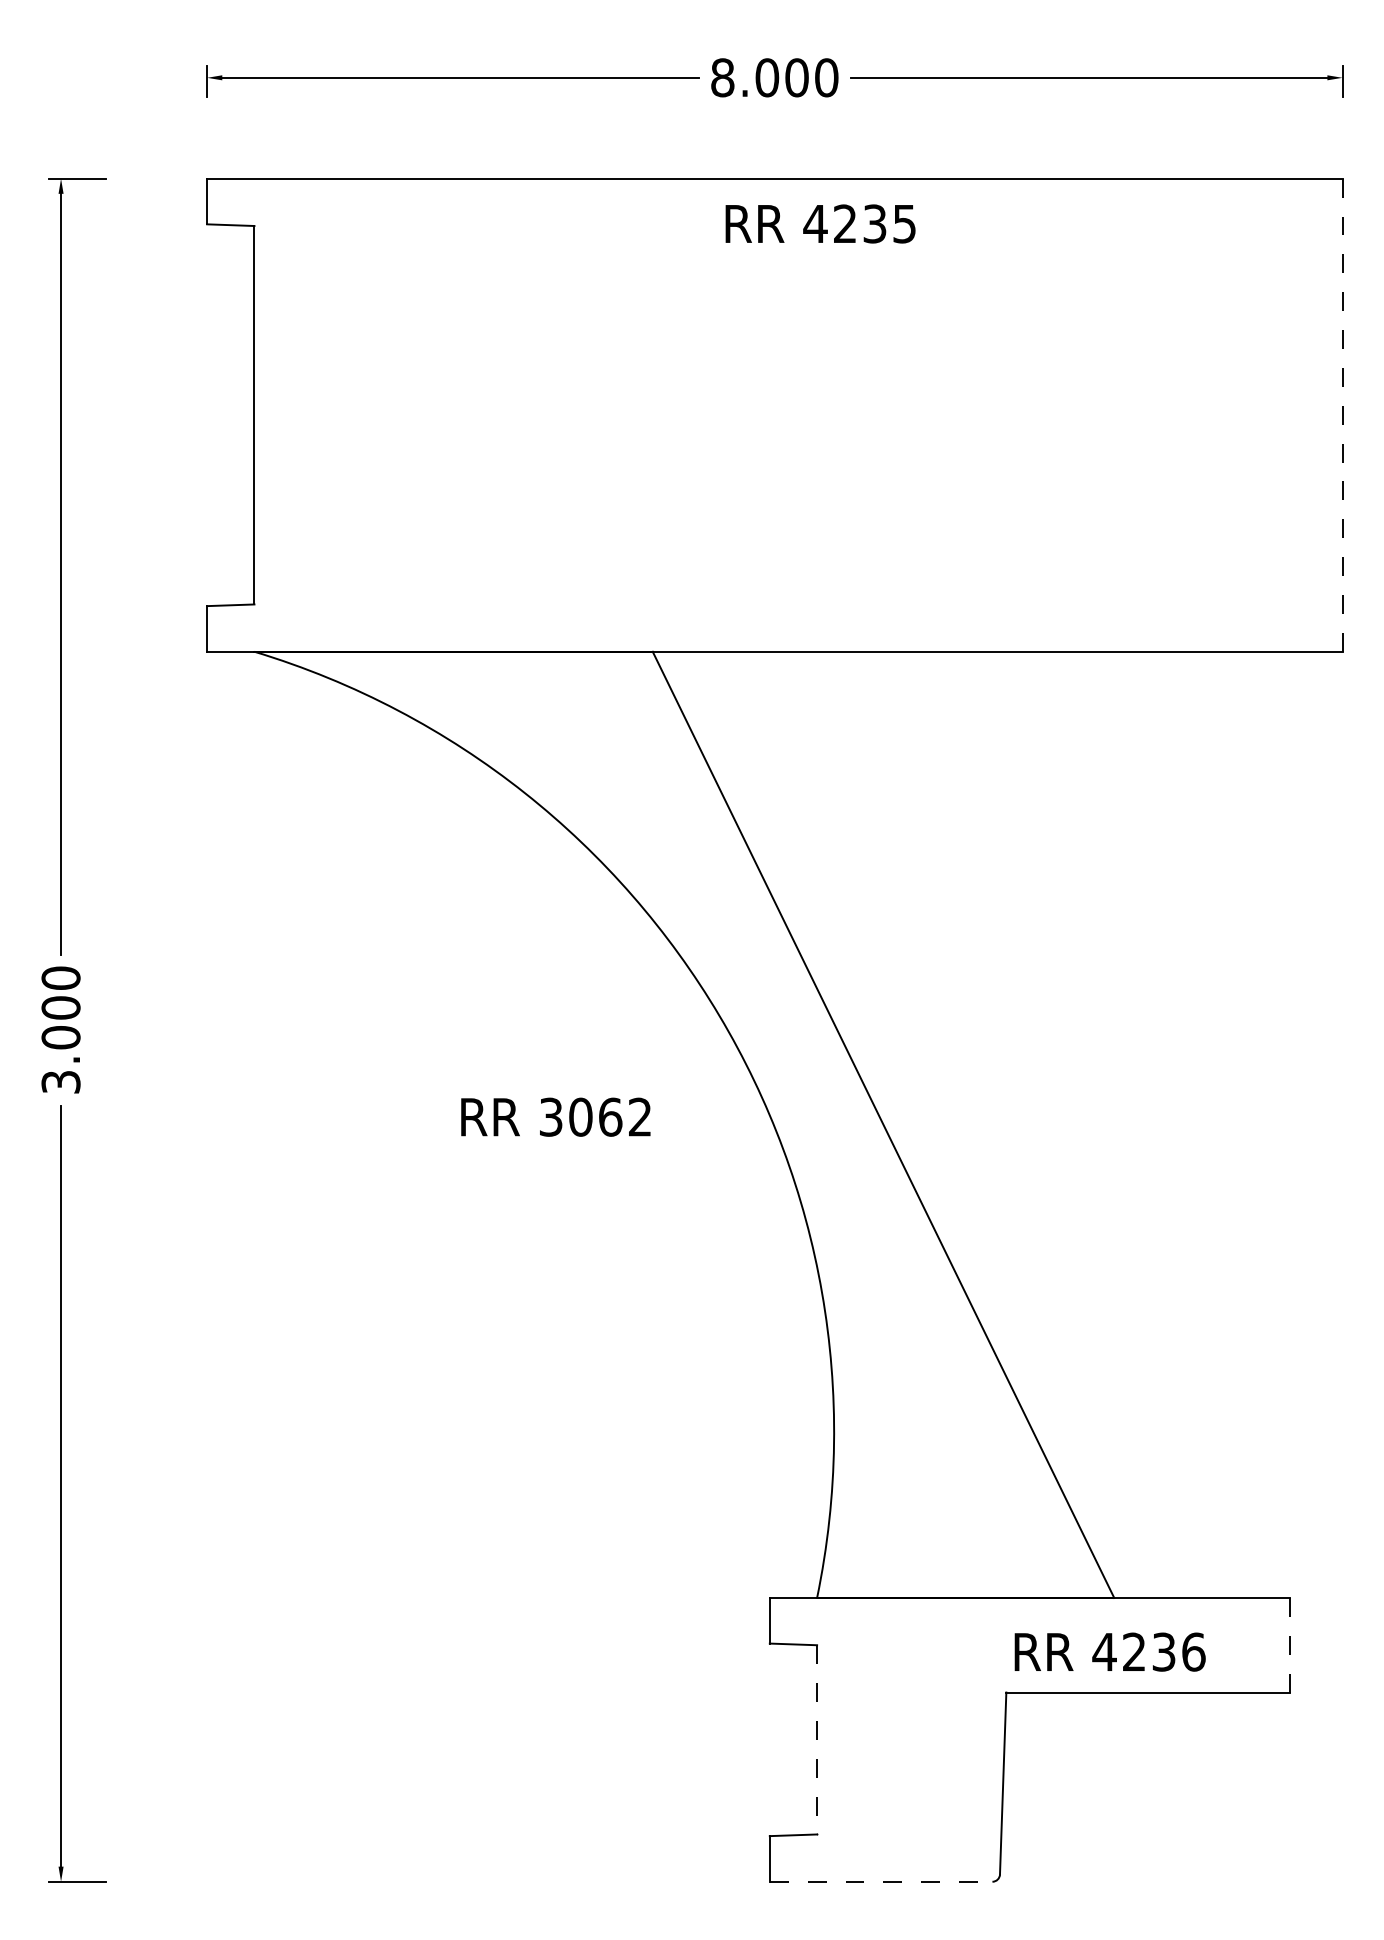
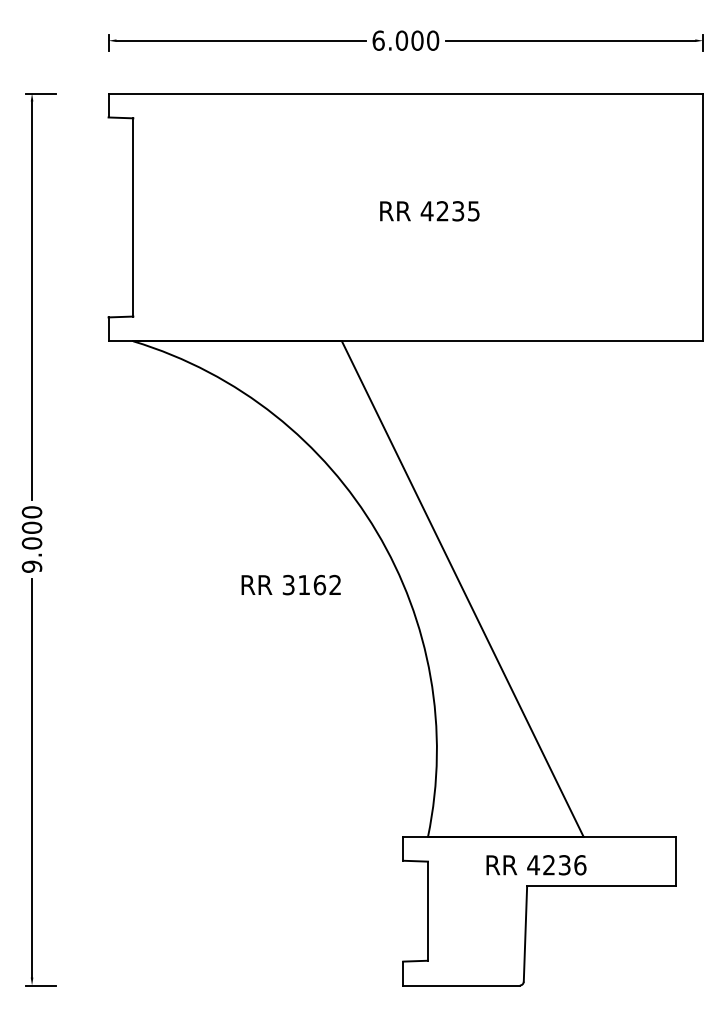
text: (722, 77) -> (378, 40), 8.000 -> 6.000
text: (819, 224) -> (429, 211), moved
line: (1343, 415) -> (703, 217), dashed -> solid
text: (61, 1081) -> (32, 566), 3.000 -> 9.000
text: (581, 1116) -> (304, 584), 3062 -> 3162
line: (1289, 1644) -> (675, 861), dashed -> solid
text: (1110, 1652) -> (536, 865), moved
line: (818, 1740) -> (428, 911), dashed -> solid
line: (882, 1881) -> (462, 985), dashed -> solid

